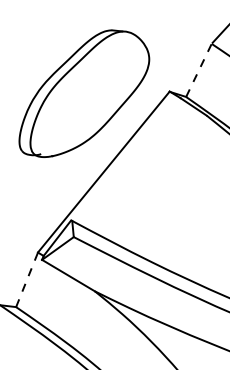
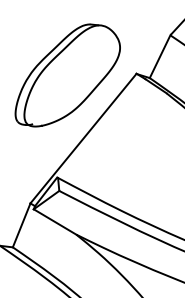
line: (199, 70) -> (160, 56), dashed -> solid
line: (27, 279) -> (22, 225), dashed -> solid

